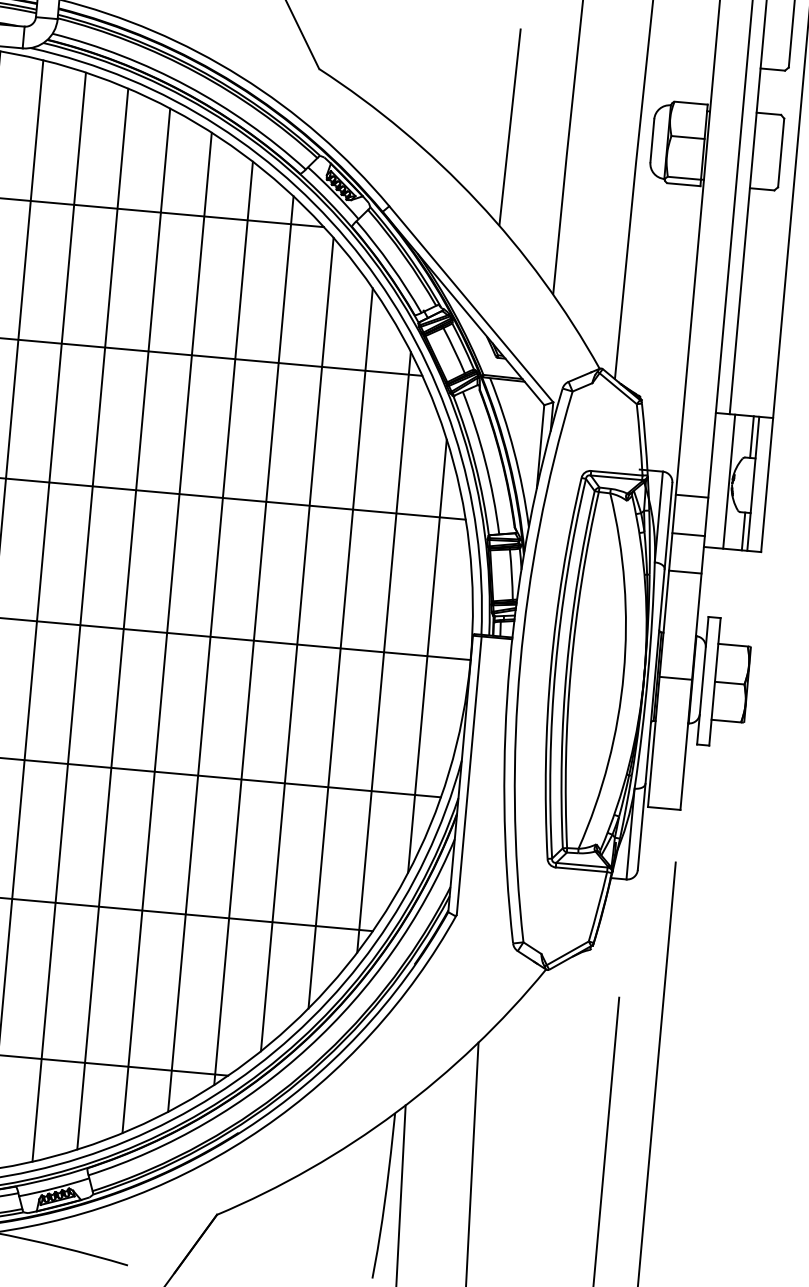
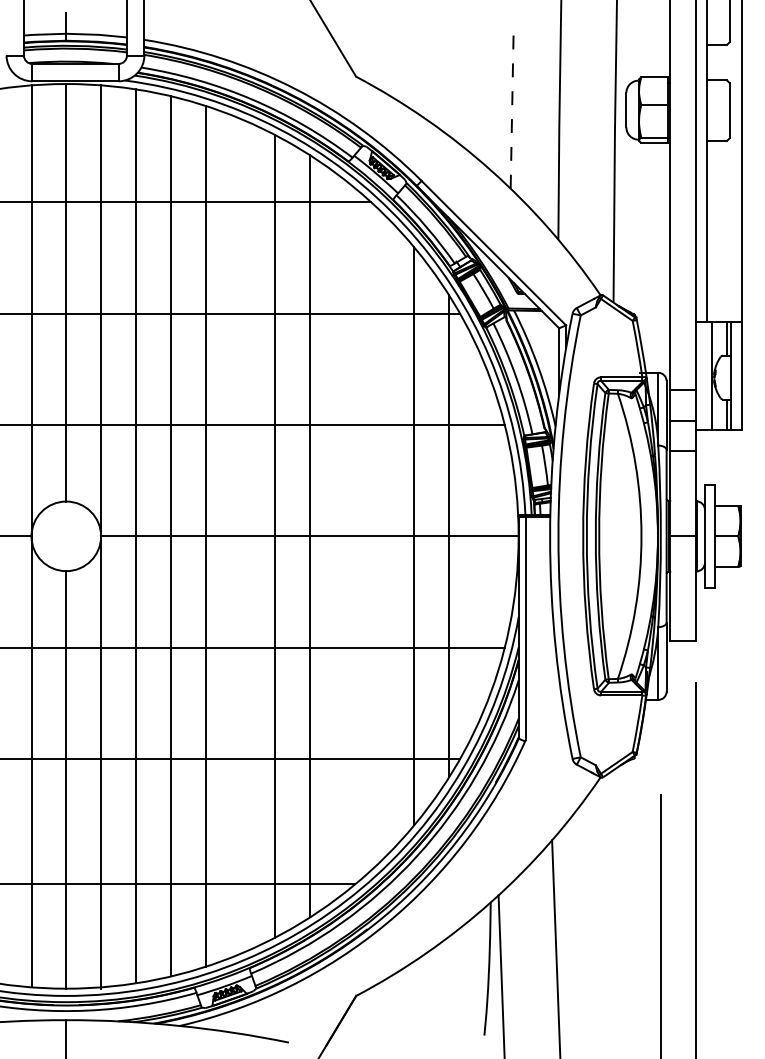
line: (510, 128) -> (512, 110), solid -> dashed
line: (124, 628) -> (240, 535), removed
line: (253, 639) -> (344, 535), removed
line: (297, 644) -> (379, 536), removed
line: (426, 656) -> (483, 536), removed

